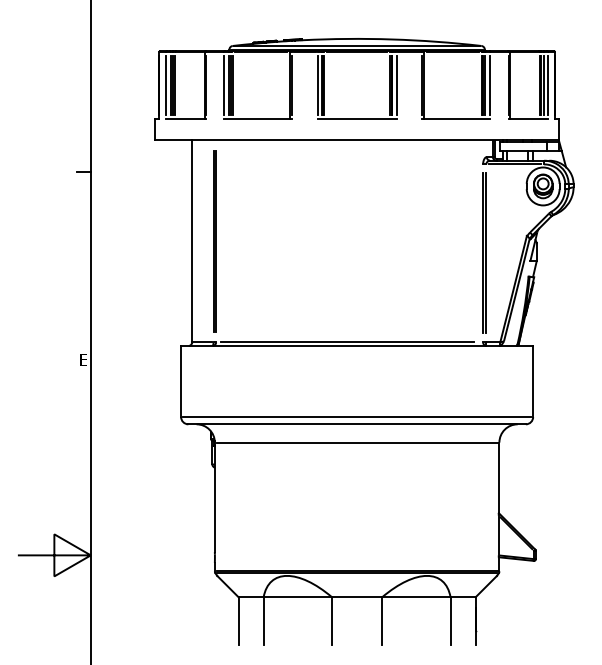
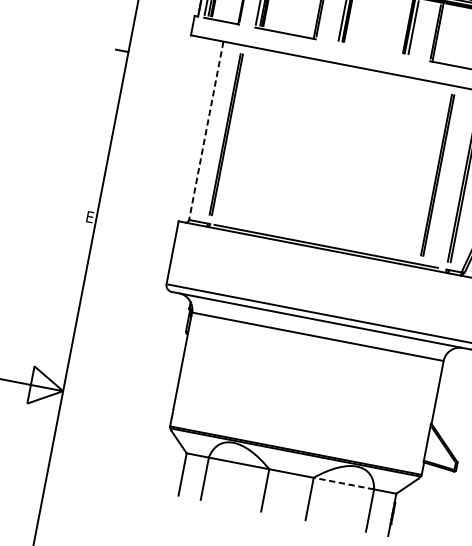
line: (356, 118) -> (372, 50), removed
line: (192, 241) -> (206, 130), solid -> dashed
line: (453, 241) -> (437, 175), added
line: (415, 597) -> (343, 483), solid -> dashed

